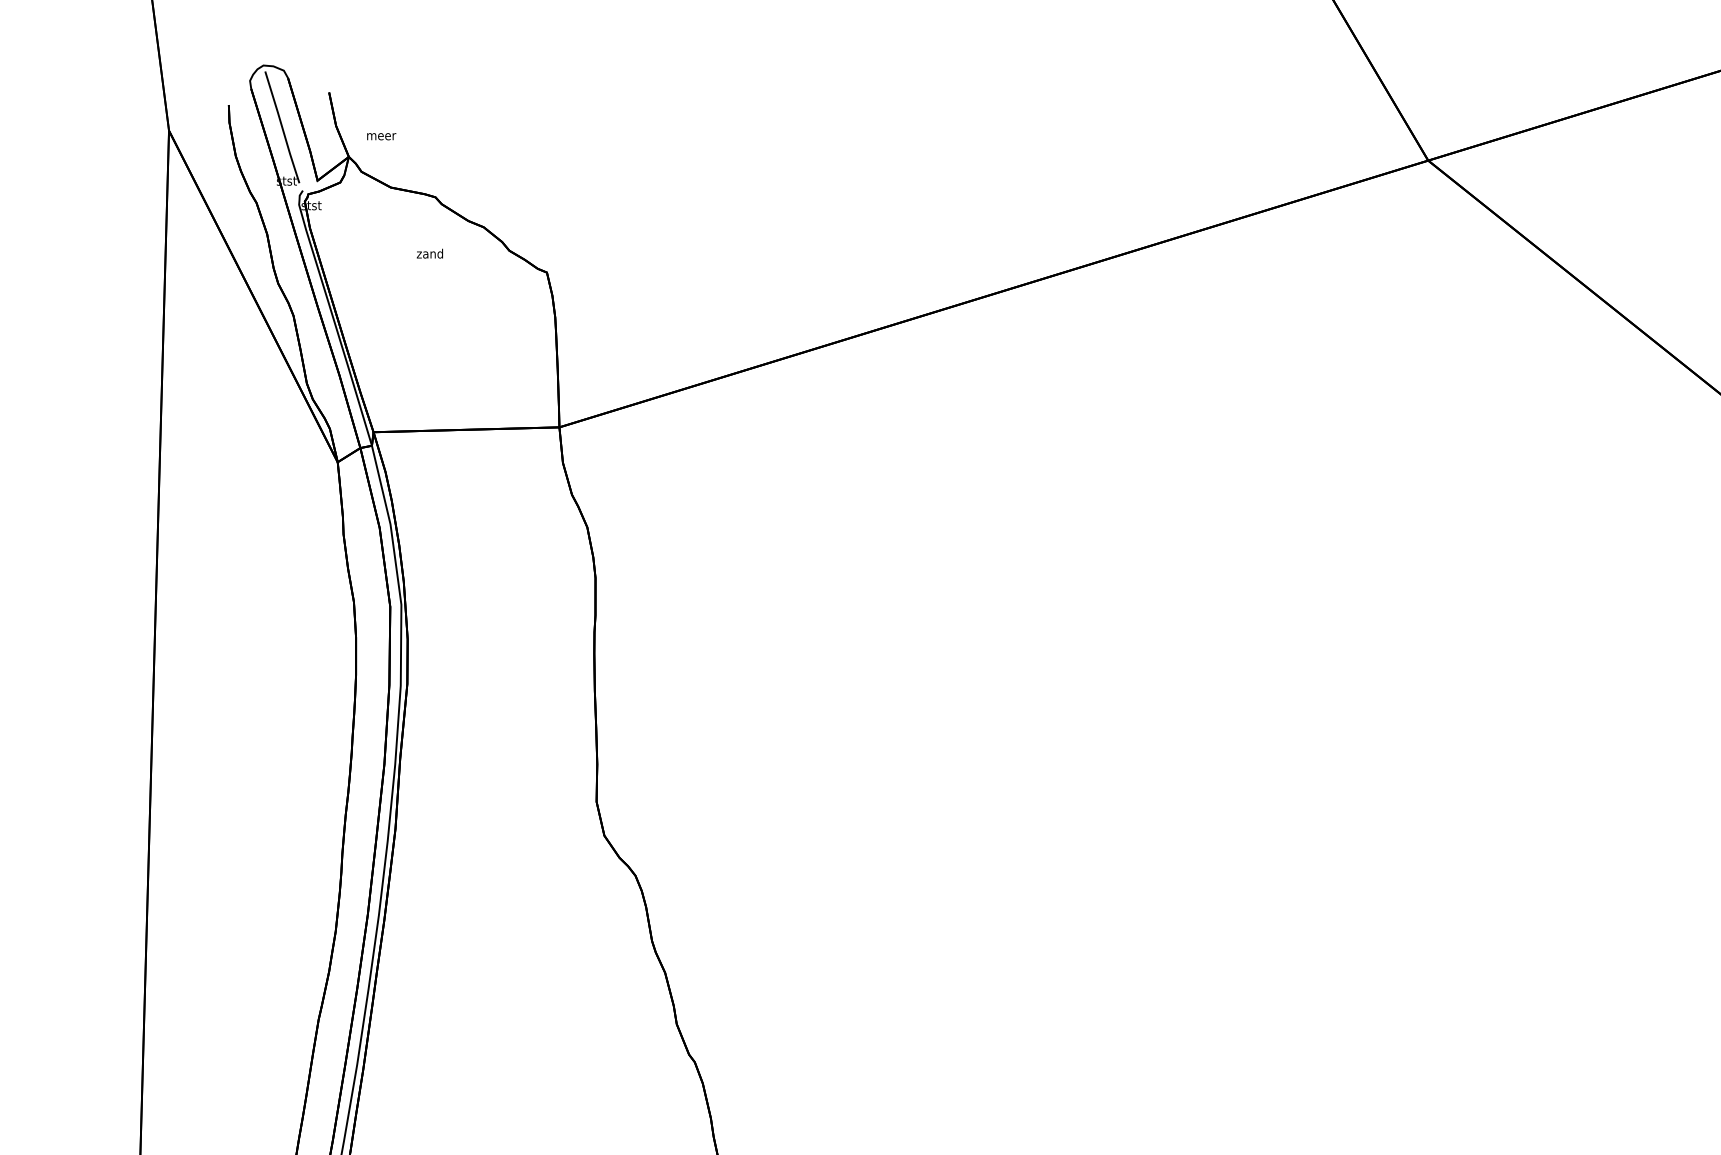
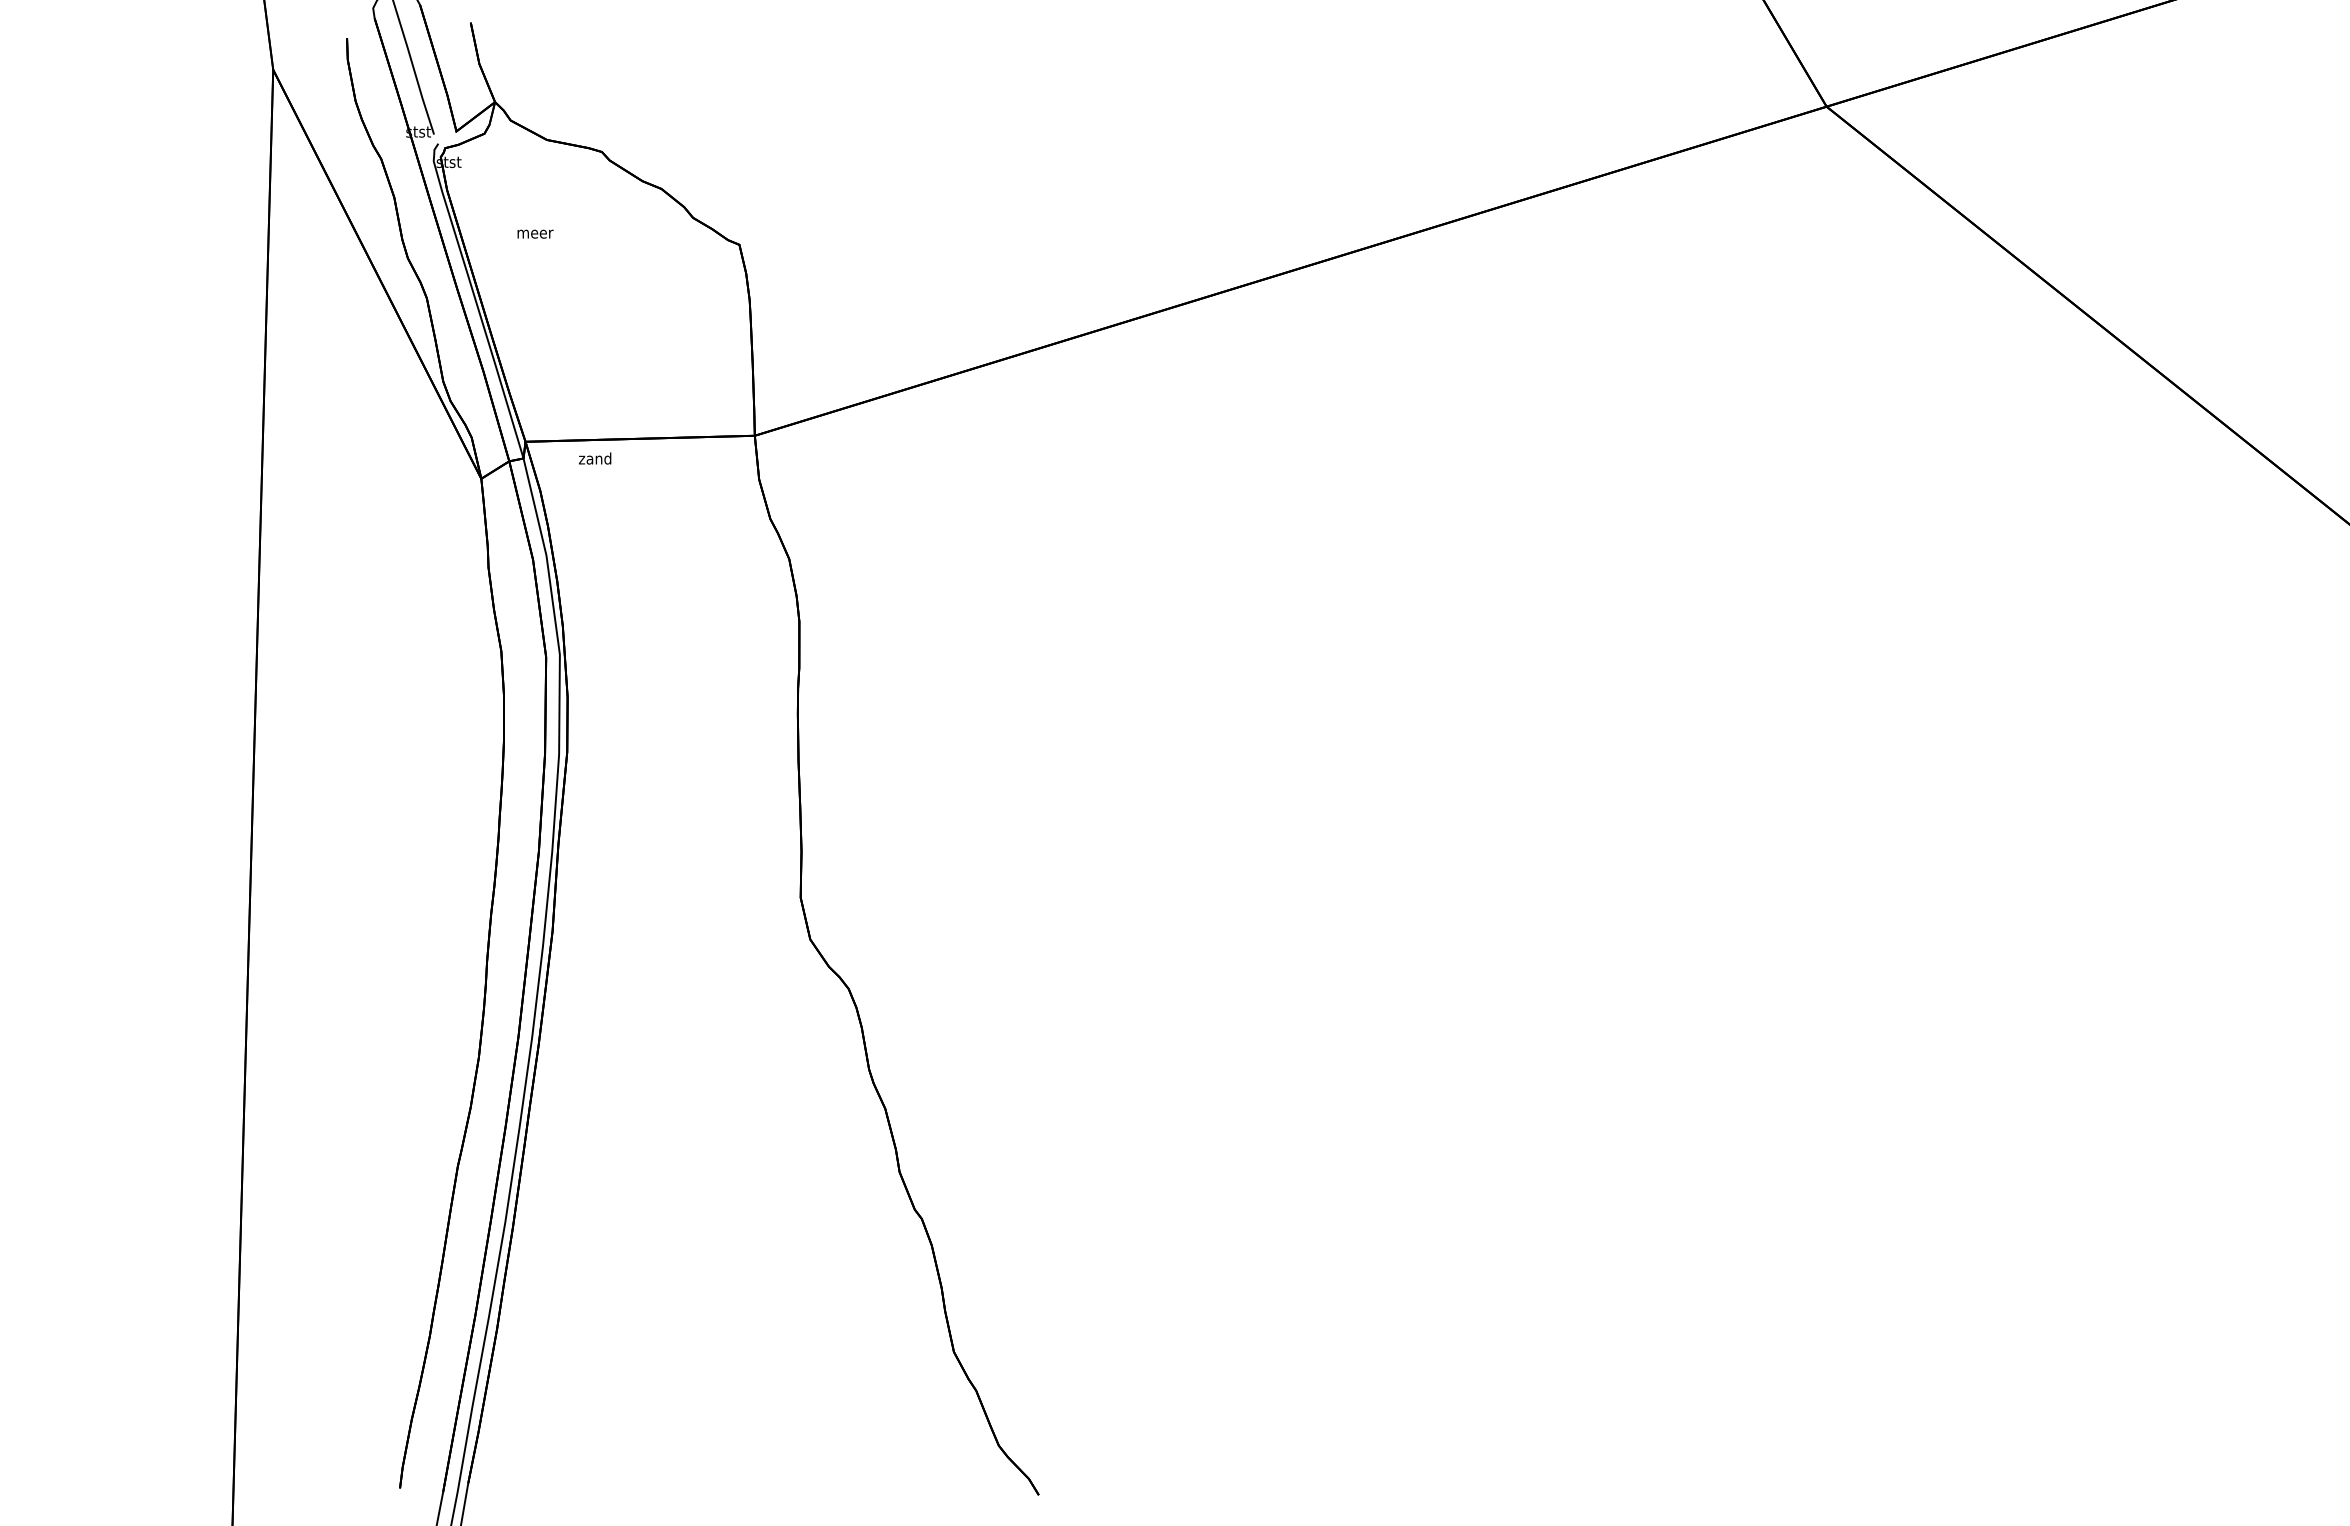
text: (381, 136) -> (535, 233), moved
text: (430, 253) -> (595, 458), moved

